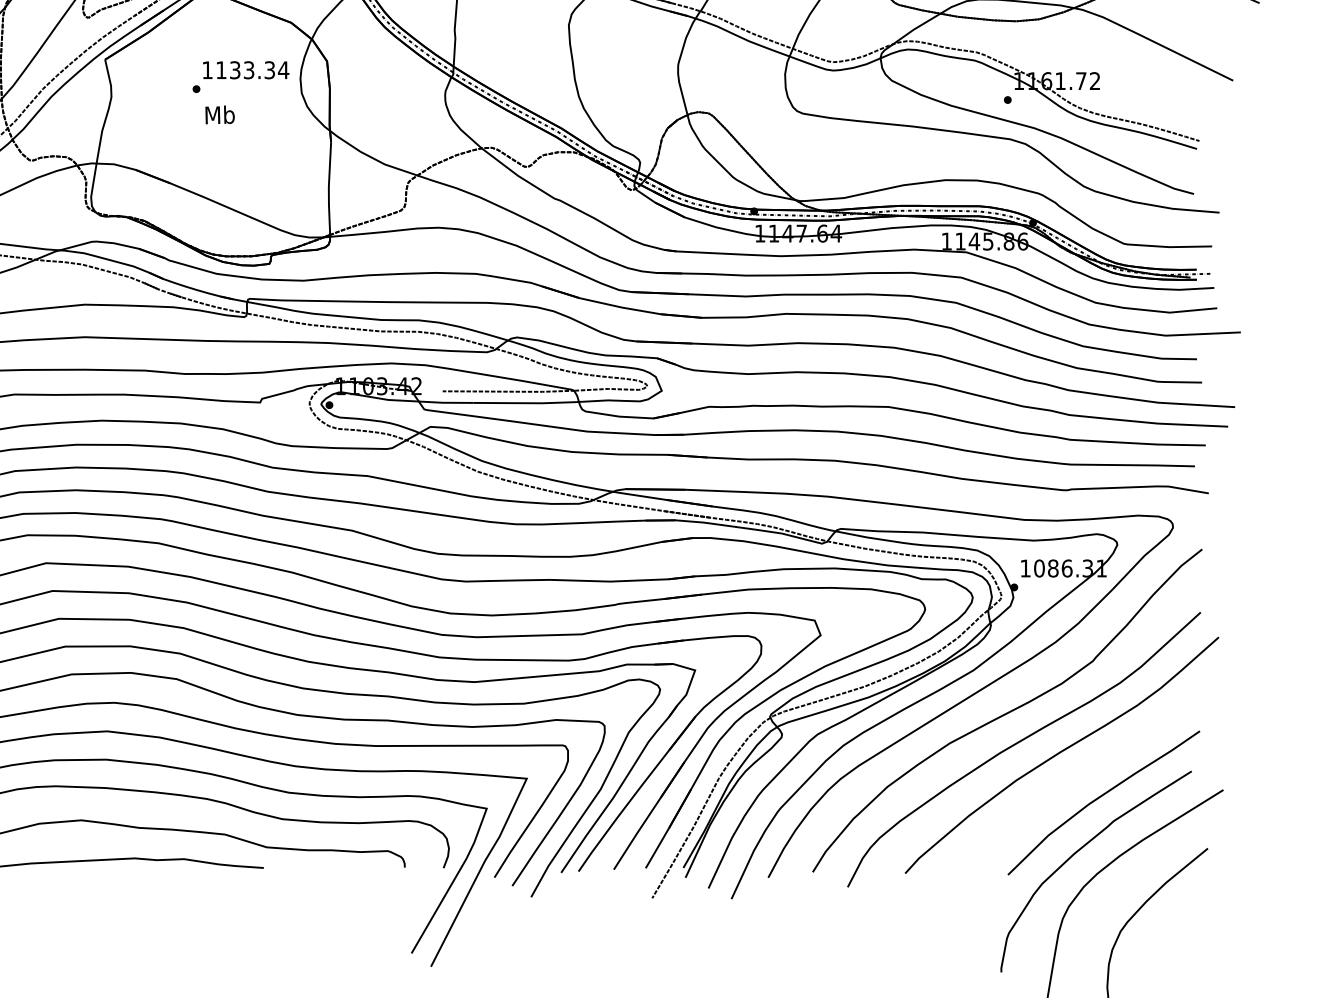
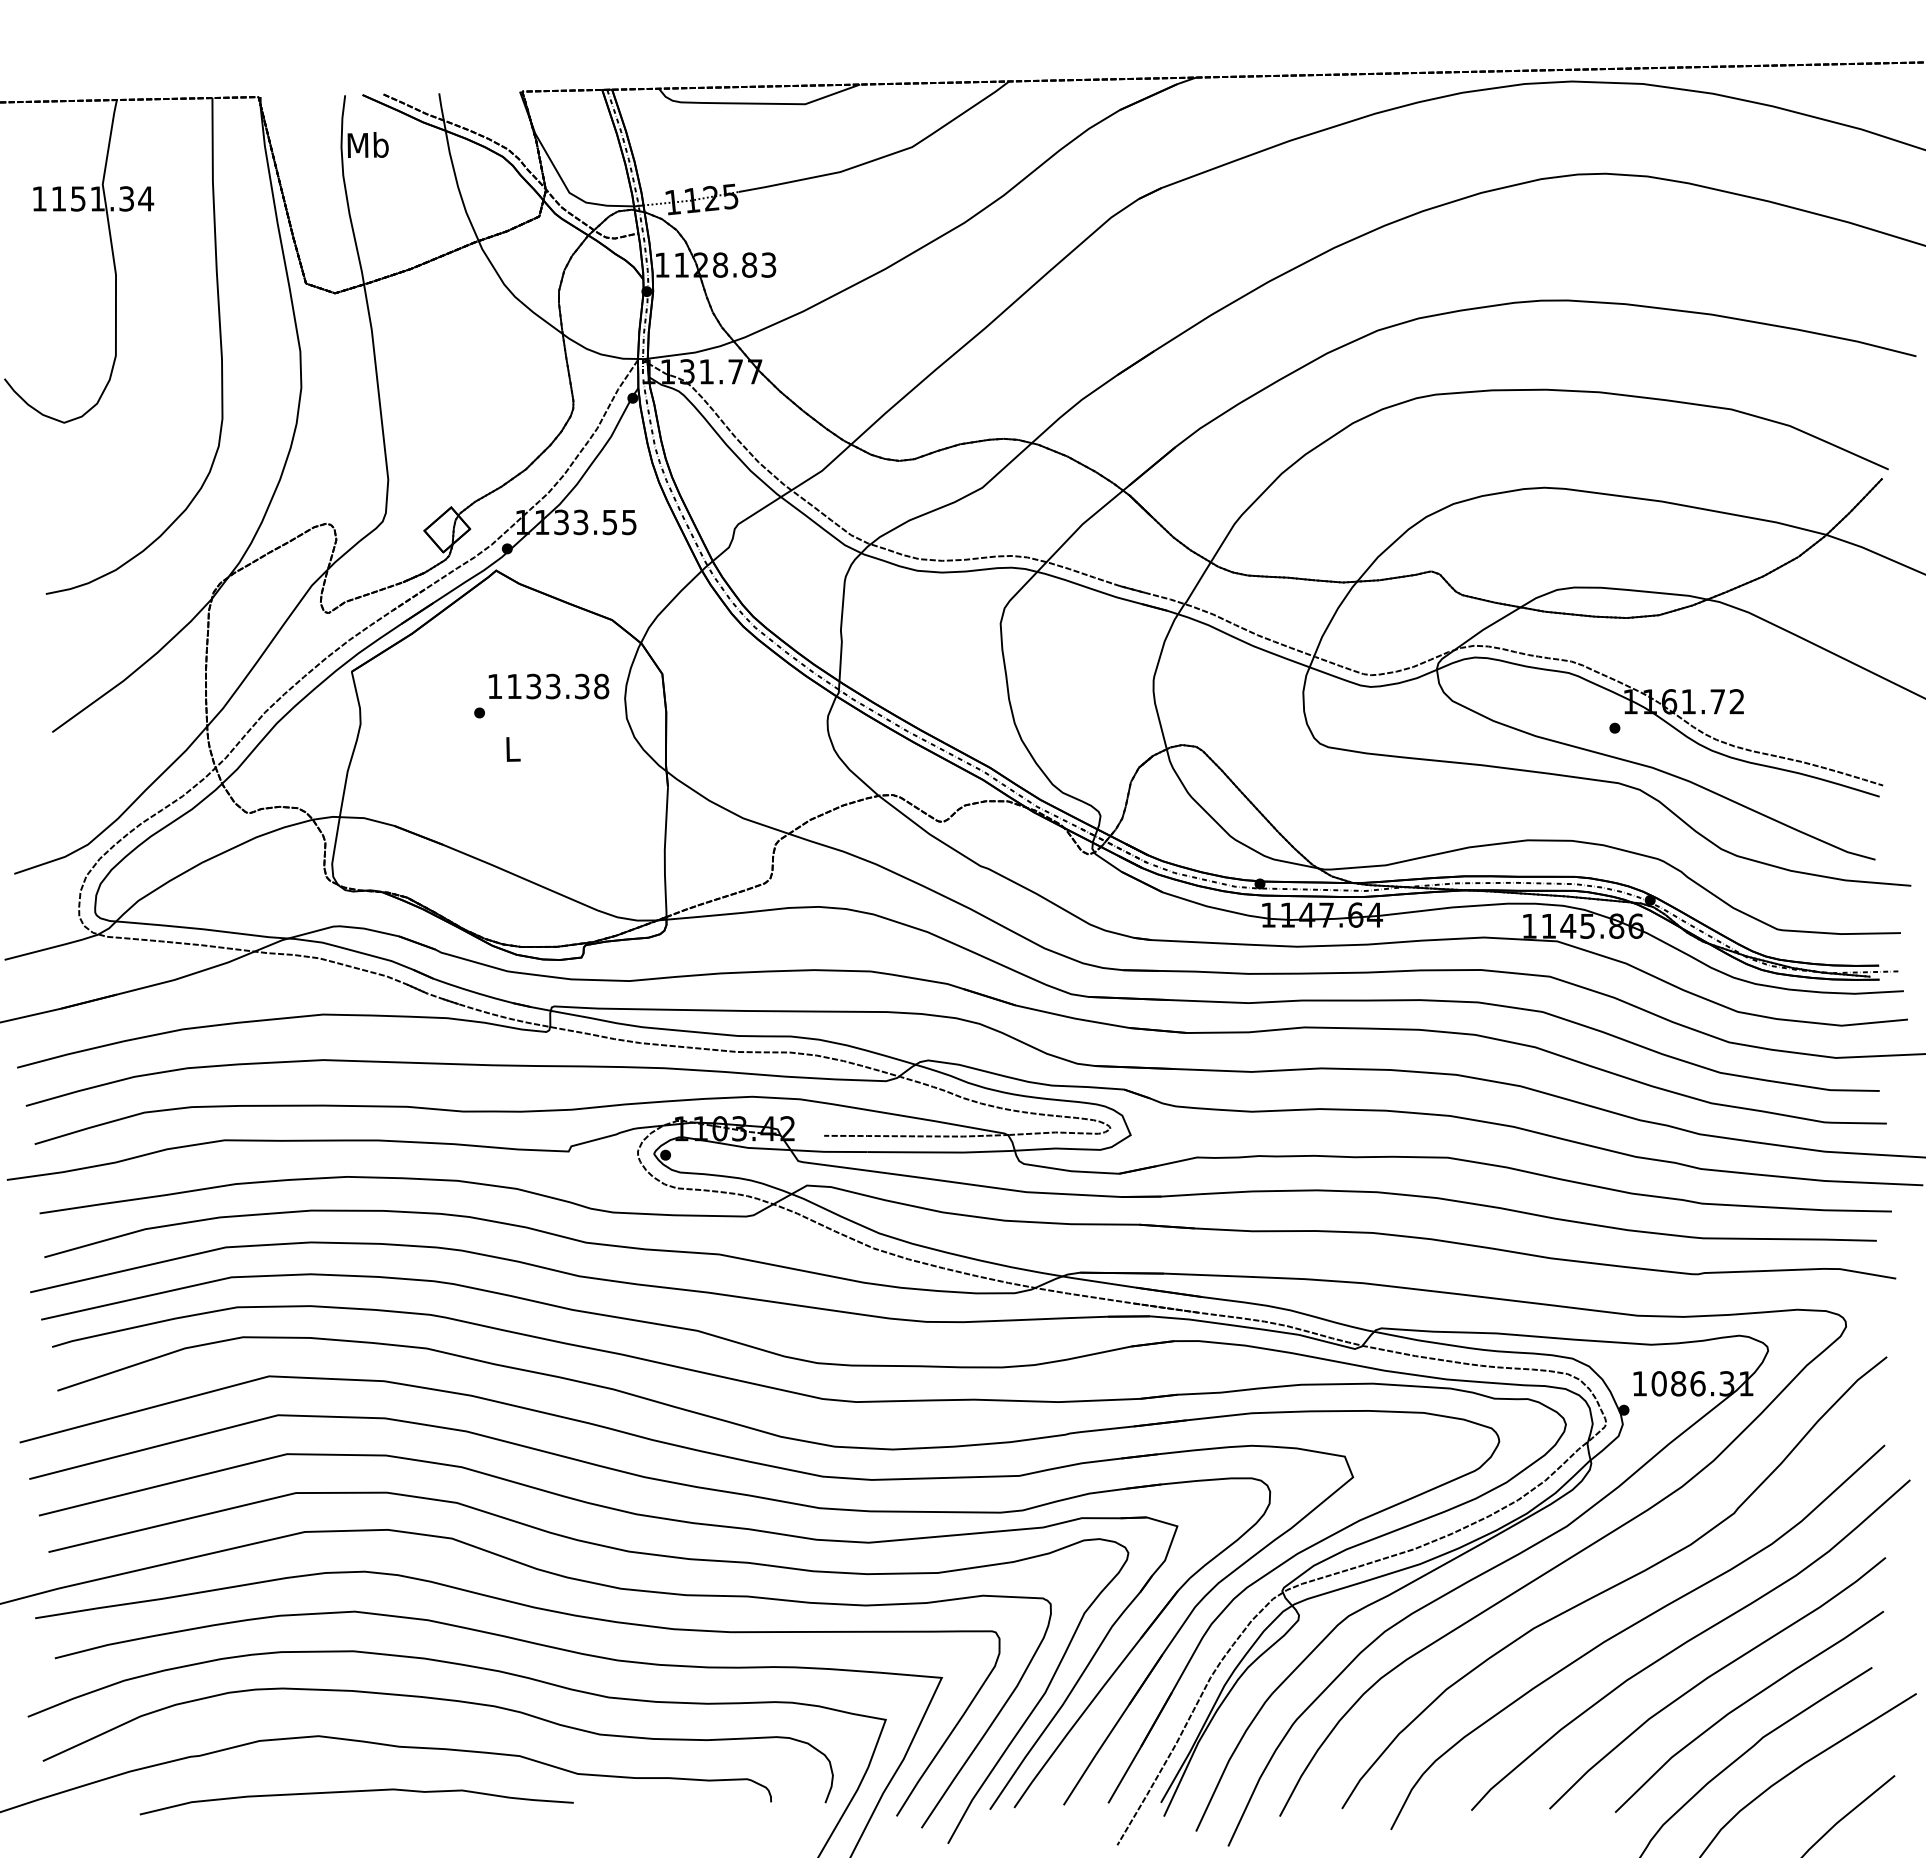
text: (283, 70) -> (601, 686), 1133.34 -> 1133.38
text: (220, 114) -> (512, 748), Mb -> L
curve: (1078, 776) -> (1713, 1675), added

